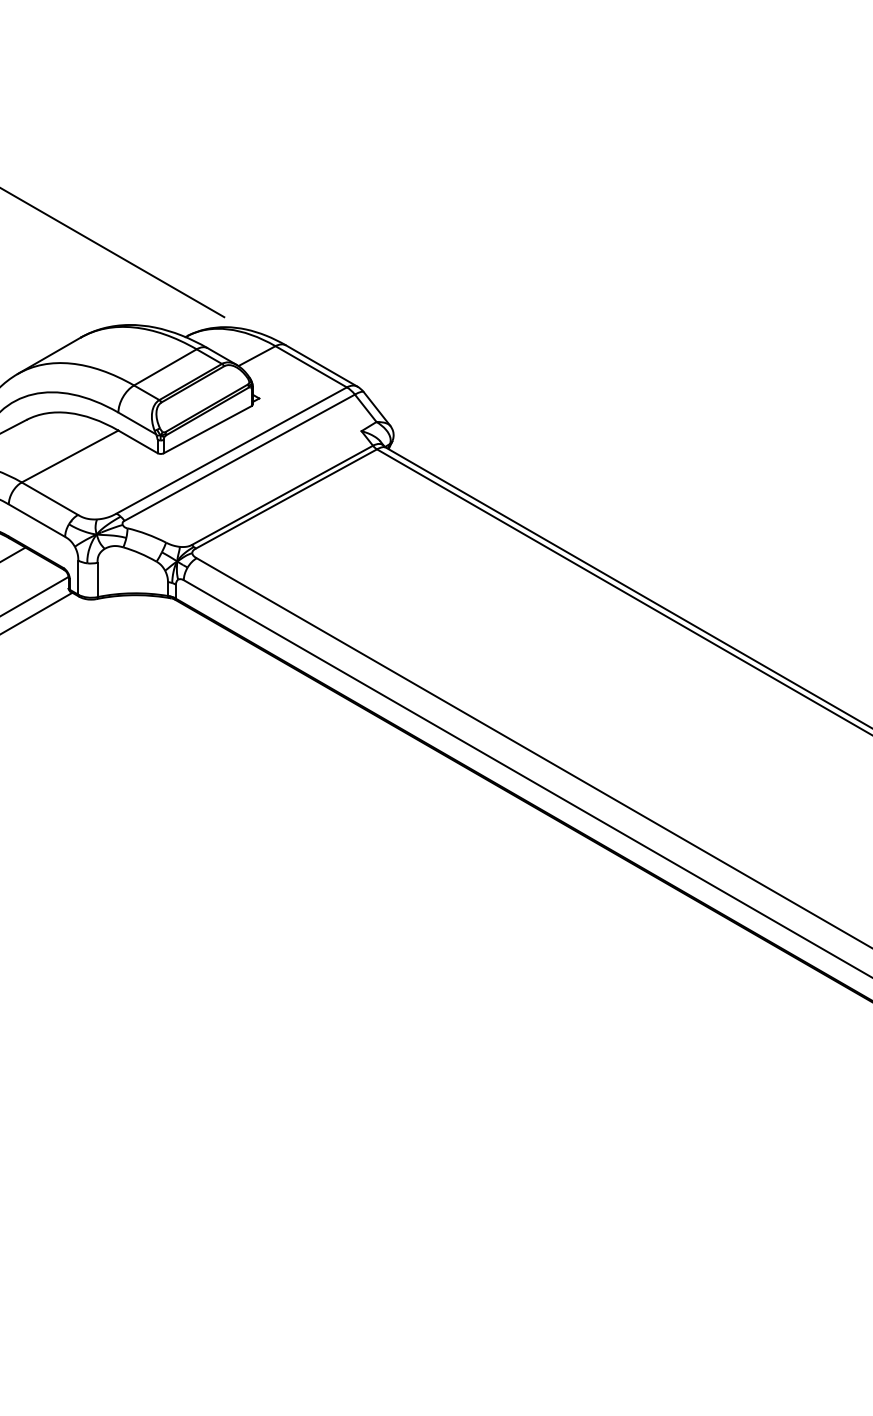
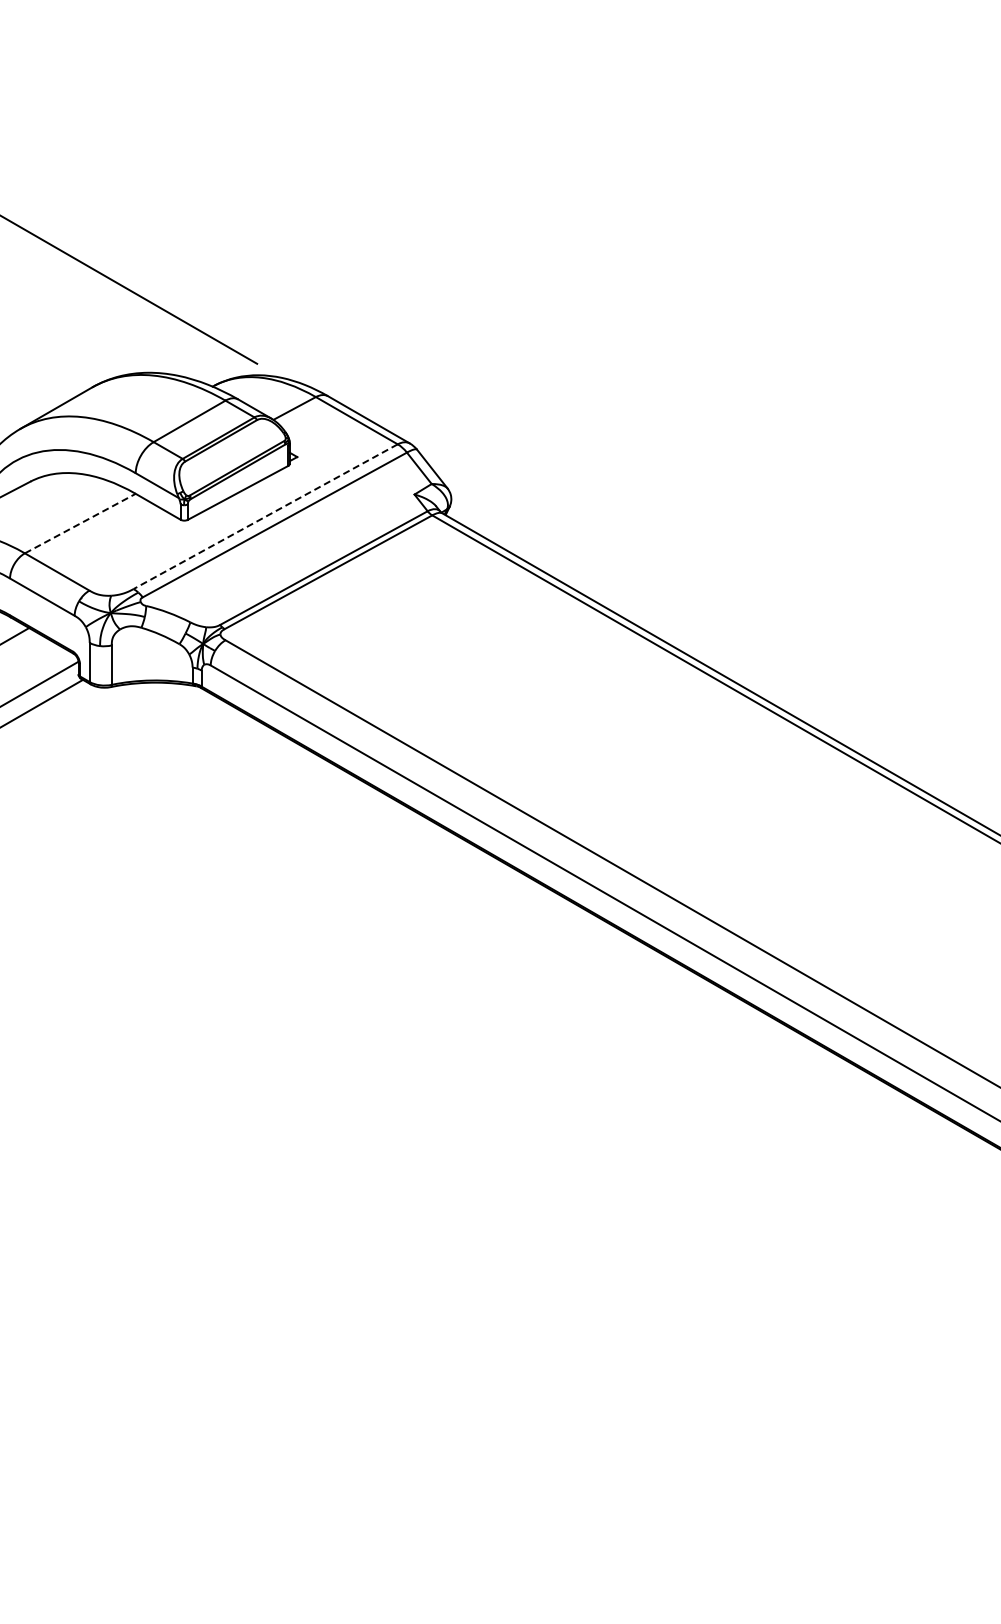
line: (231, 450) -> (265, 516), solid -> dashed
line: (70, 456) -> (80, 523), solid -> dashed

